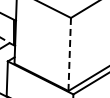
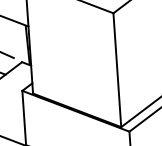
line: (69, 54) -> (116, 70), dashed -> solid

